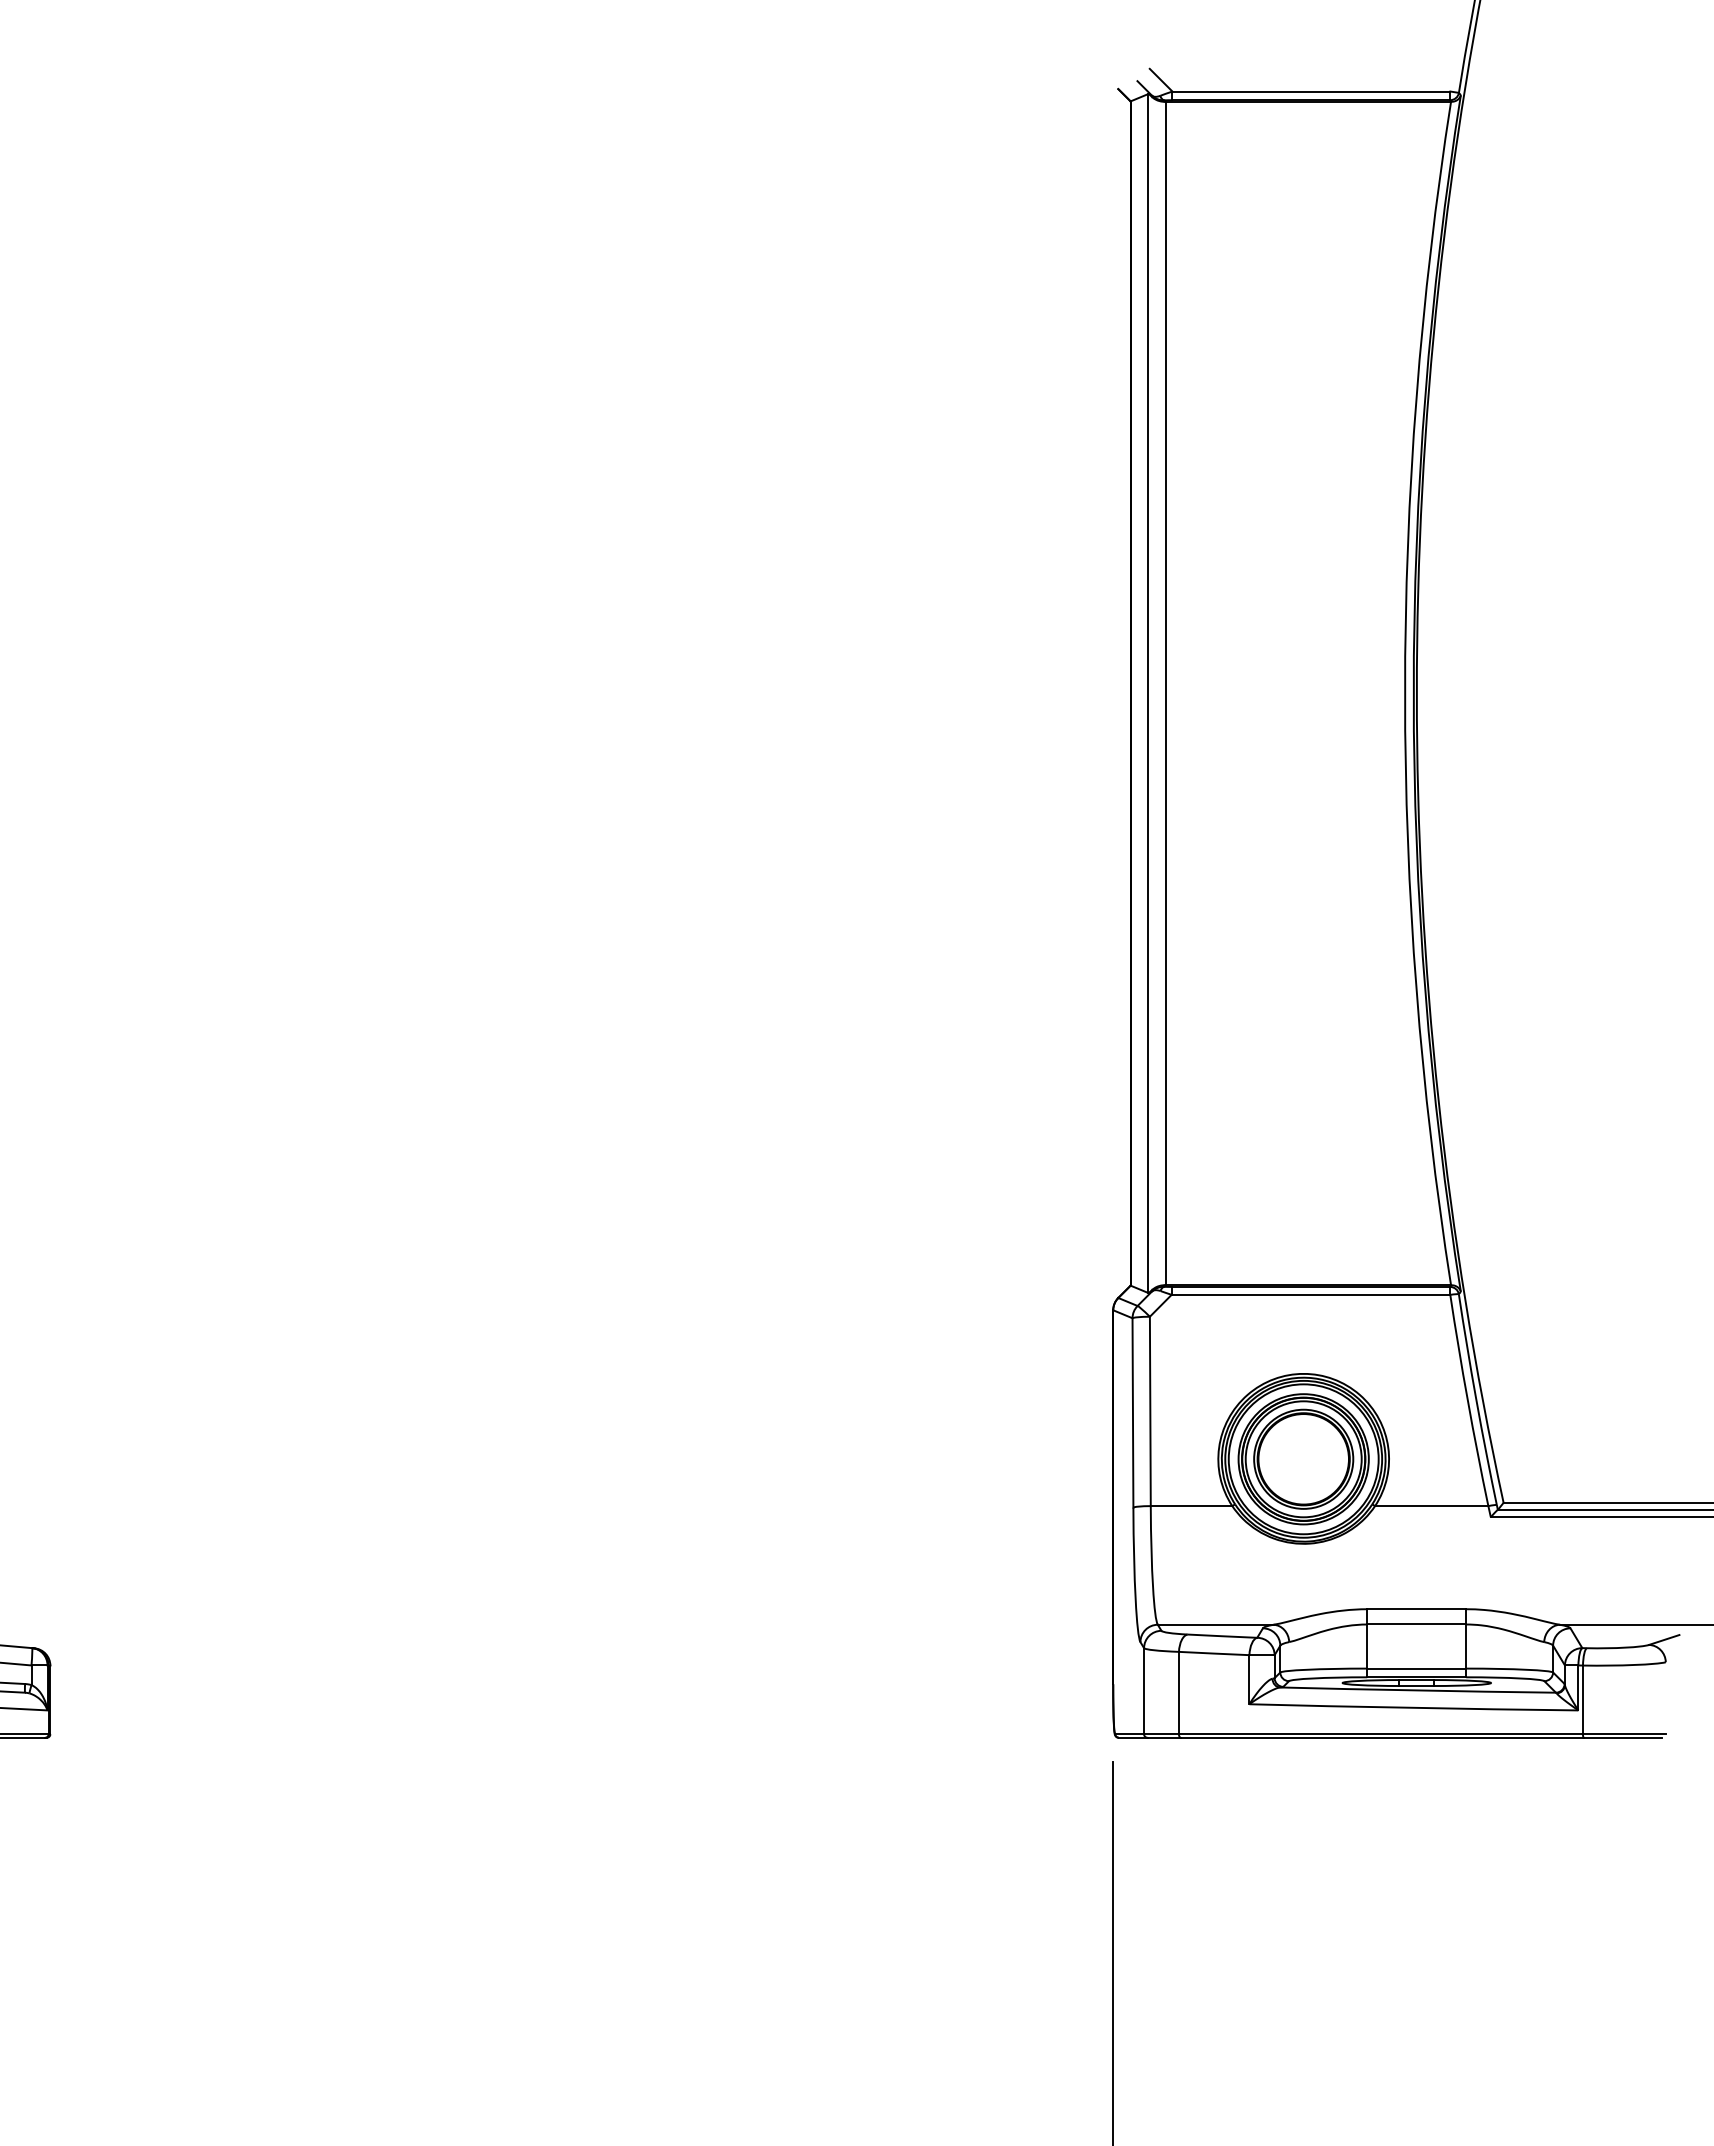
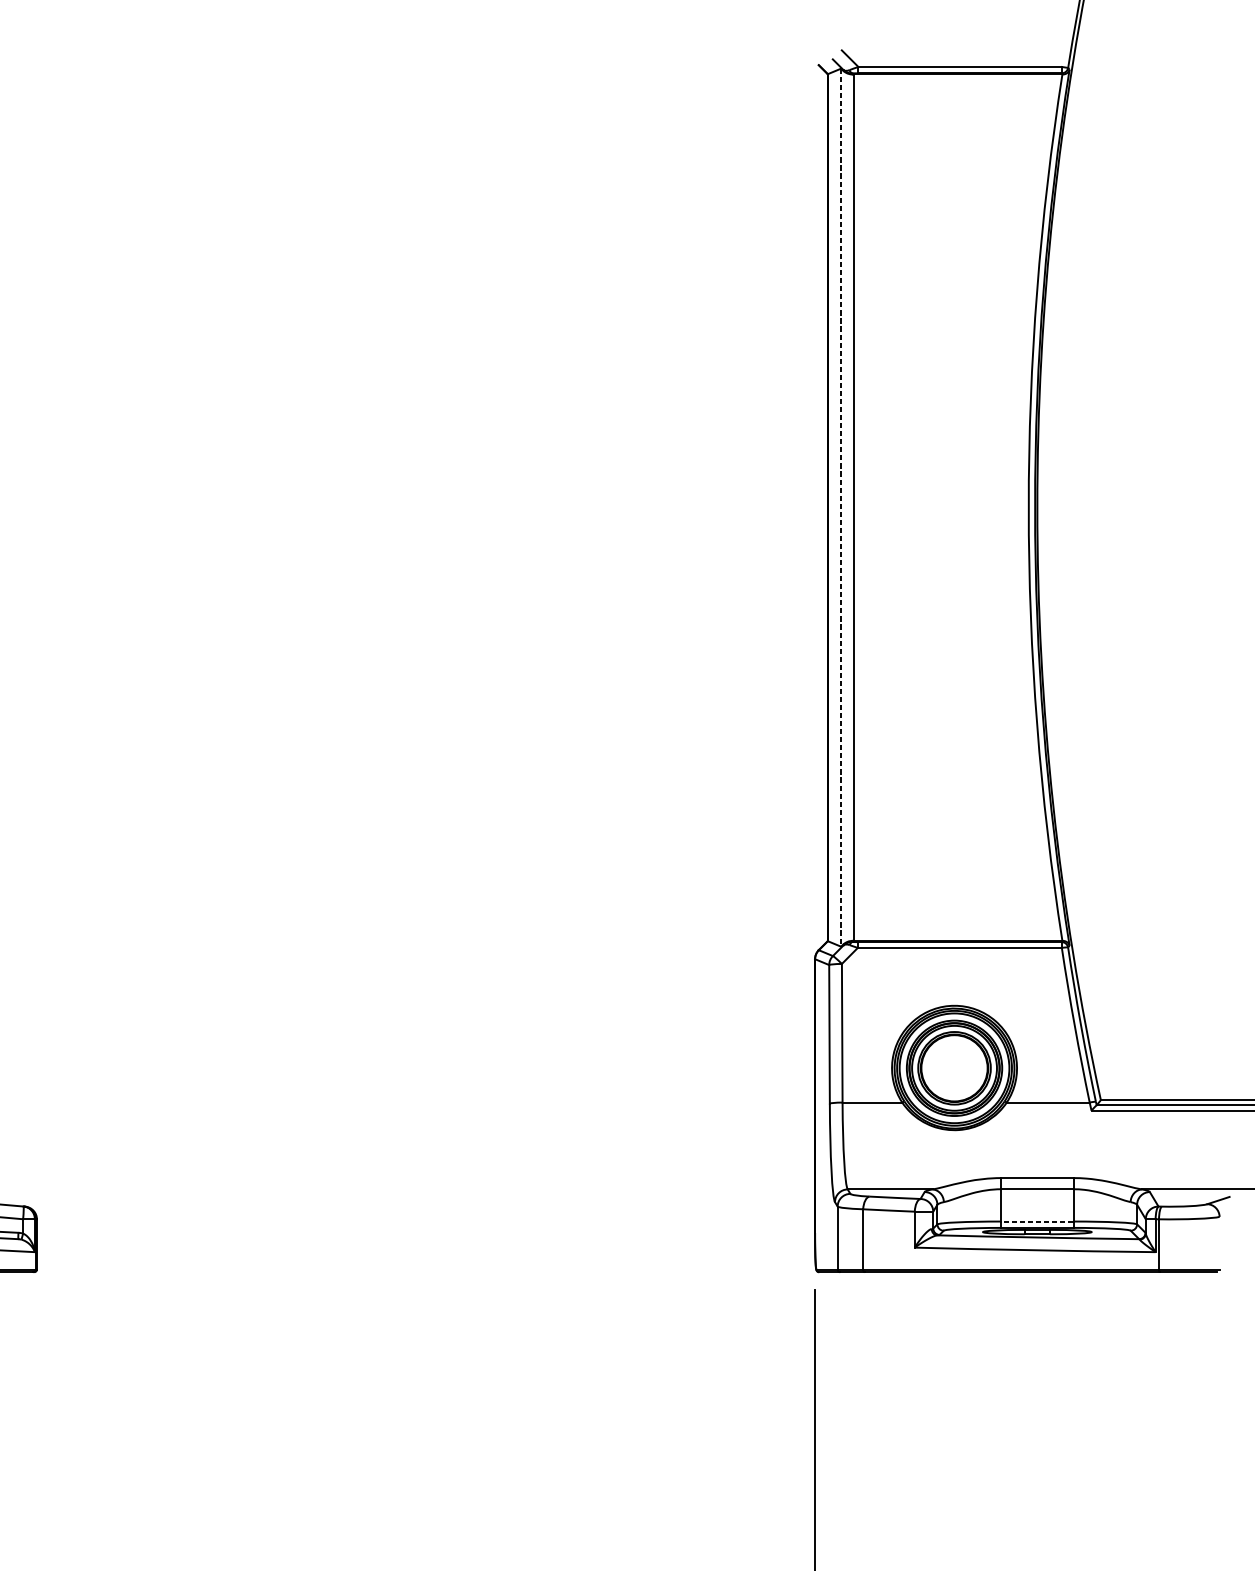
line: (1148, 693) -> (840, 507), solid -> dashed
line: (1416, 1668) -> (1037, 1221), solid -> dashed

